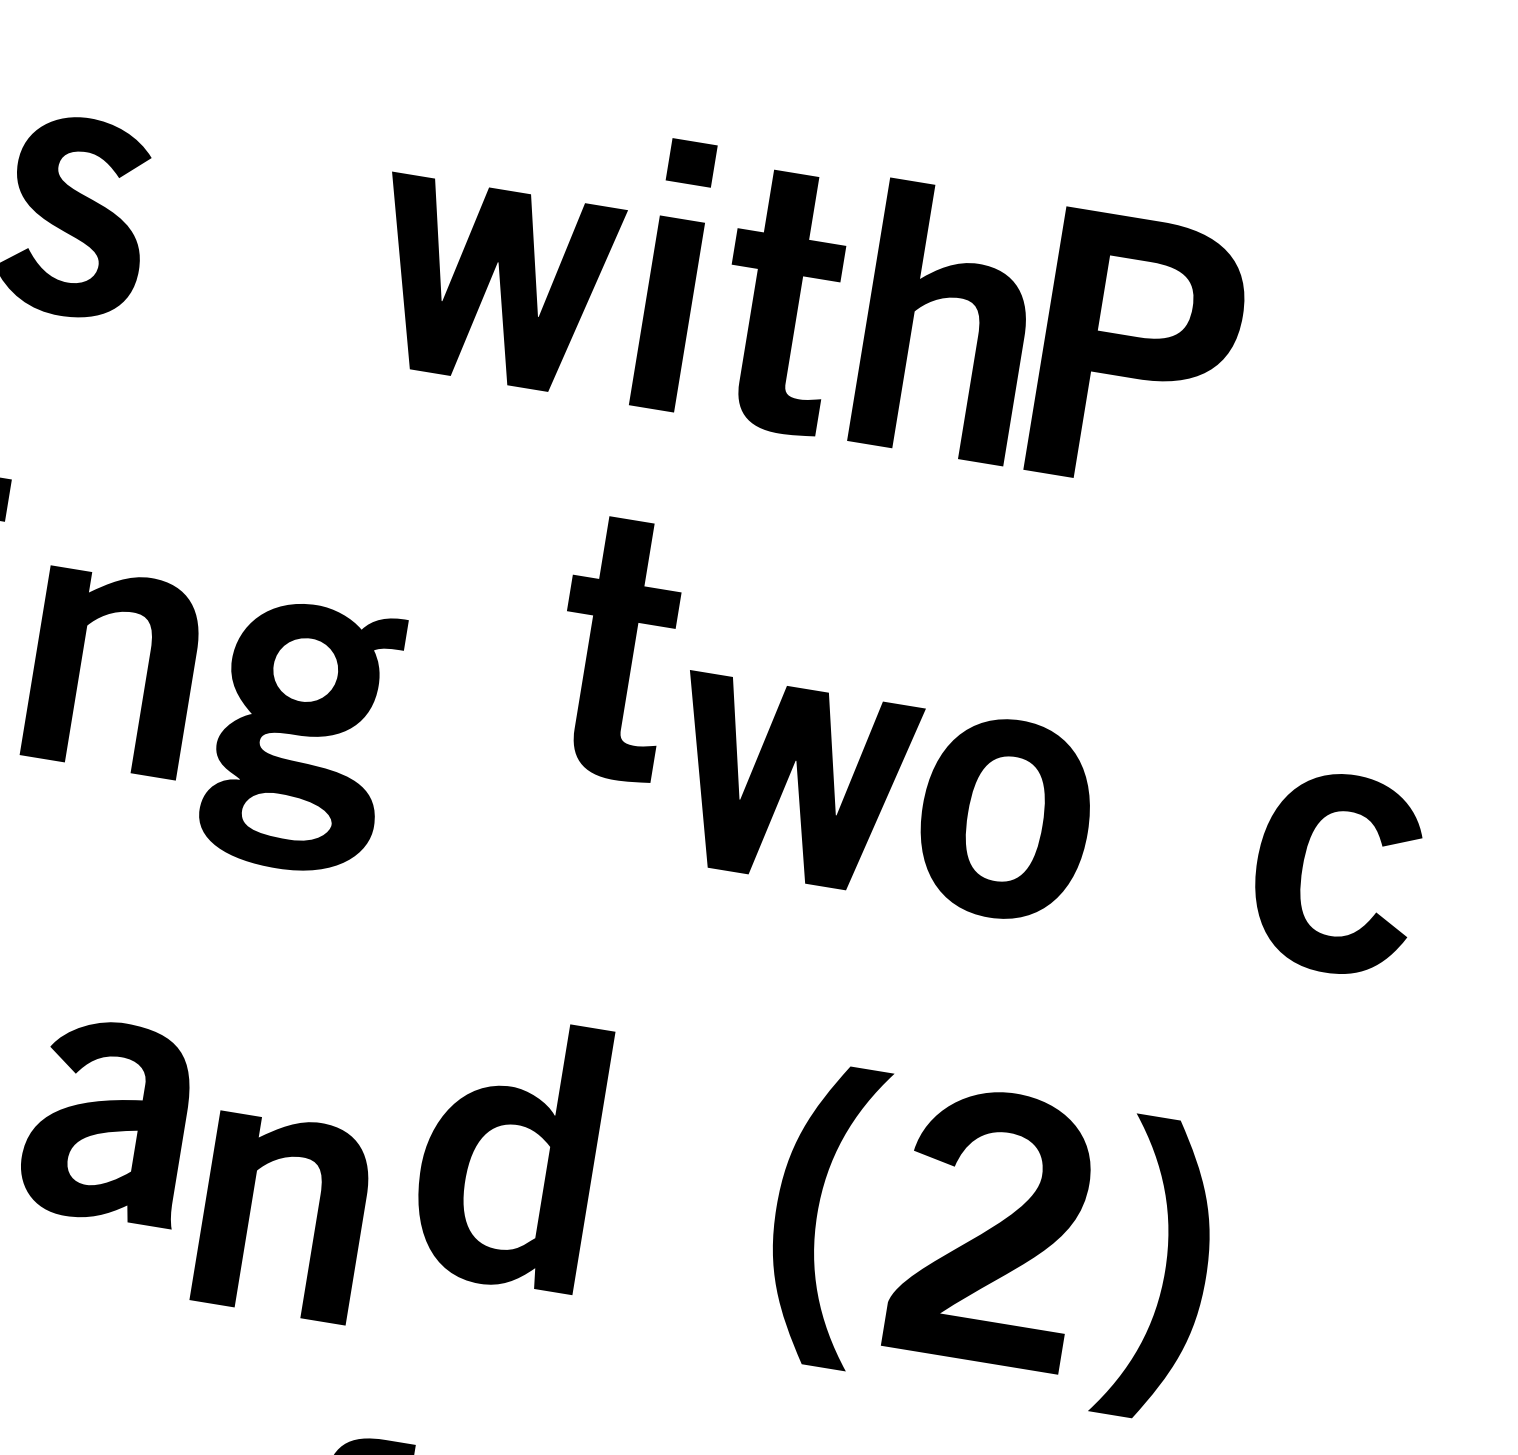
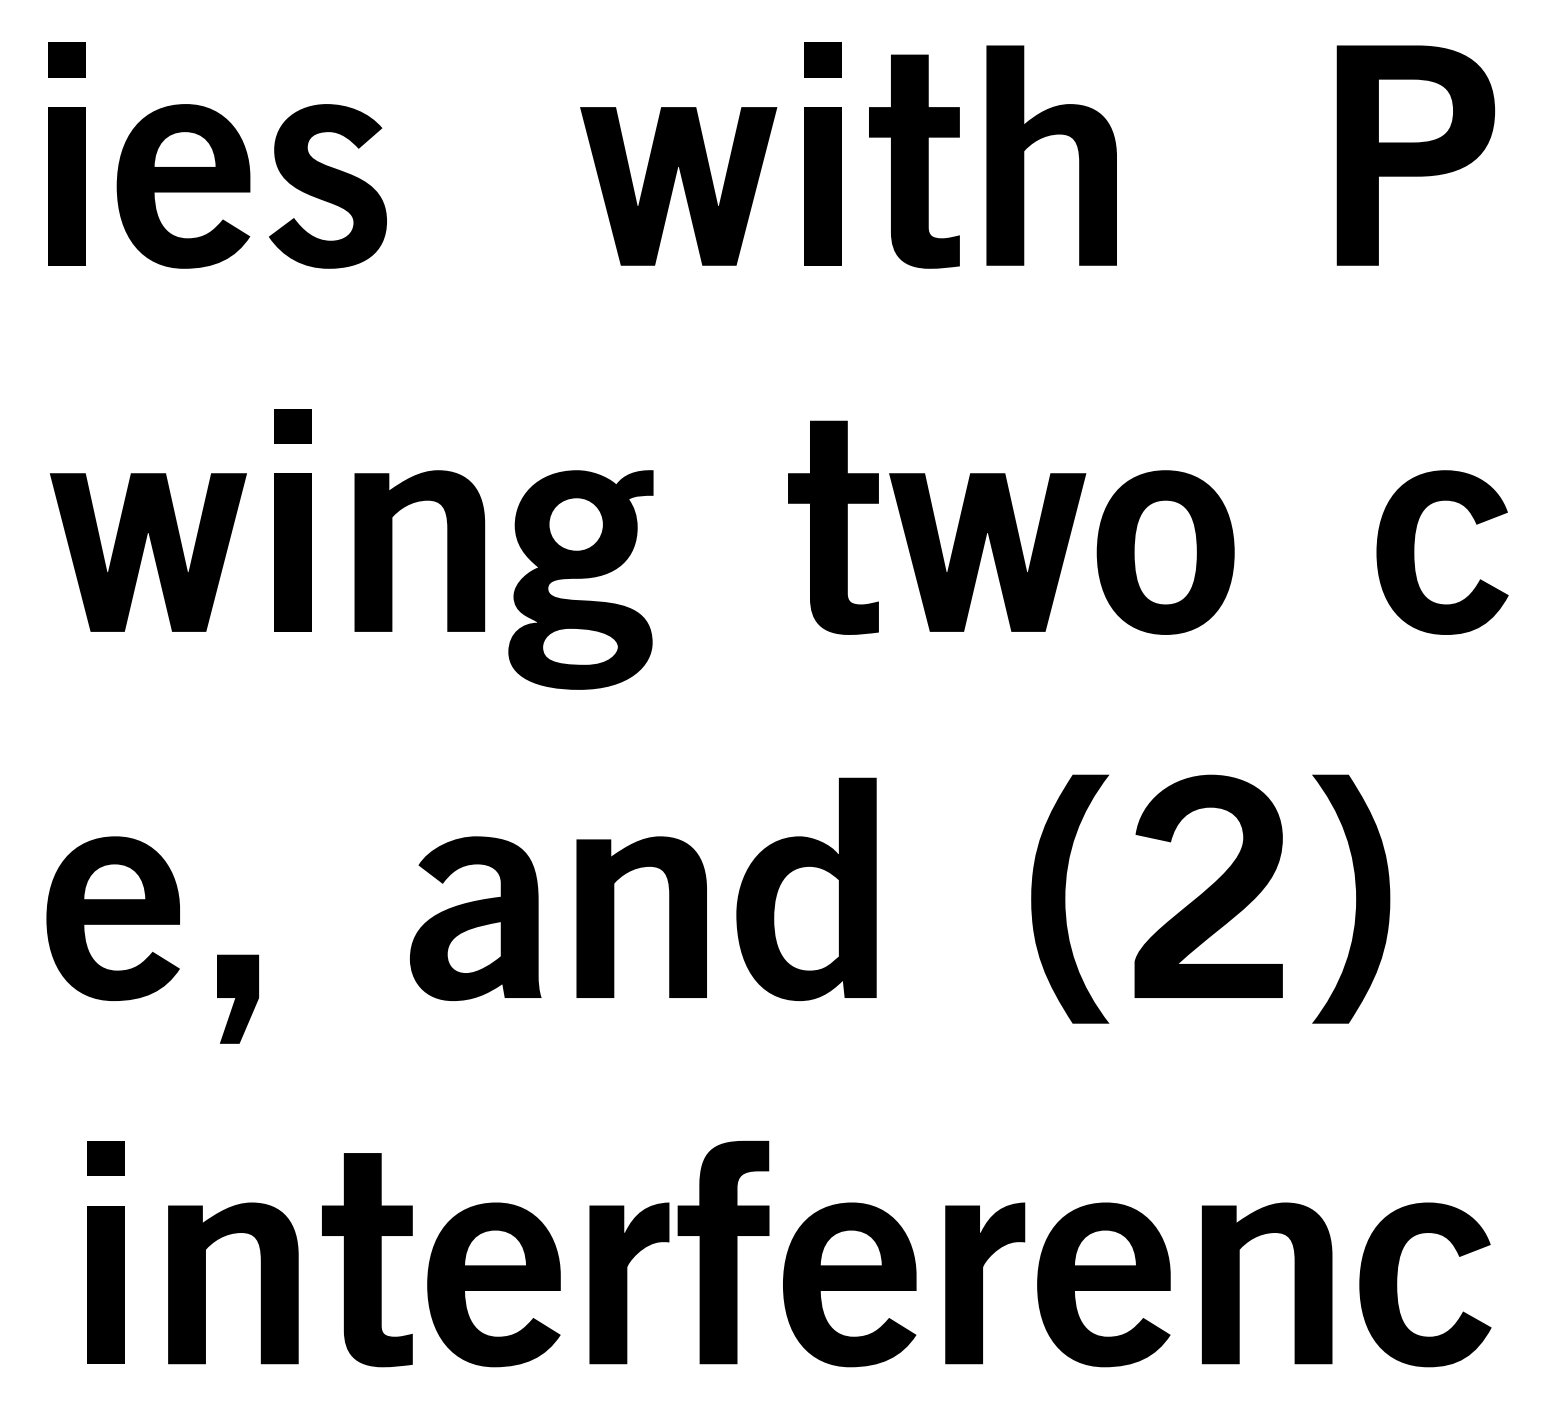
part: (1139, 353) -> (1415, 155), moved
part: (616, 648) -> (833, 527), moved
part: (250, 1209) -> (614, 916), moved

